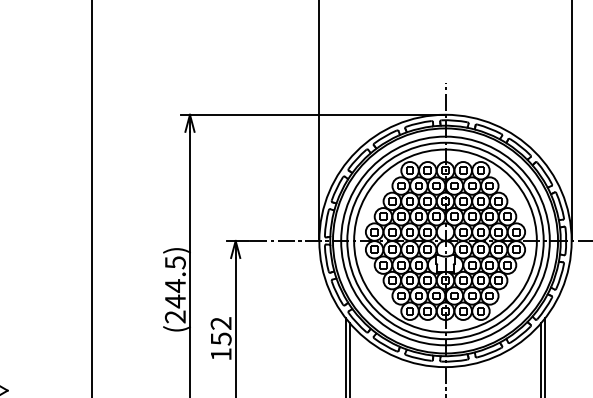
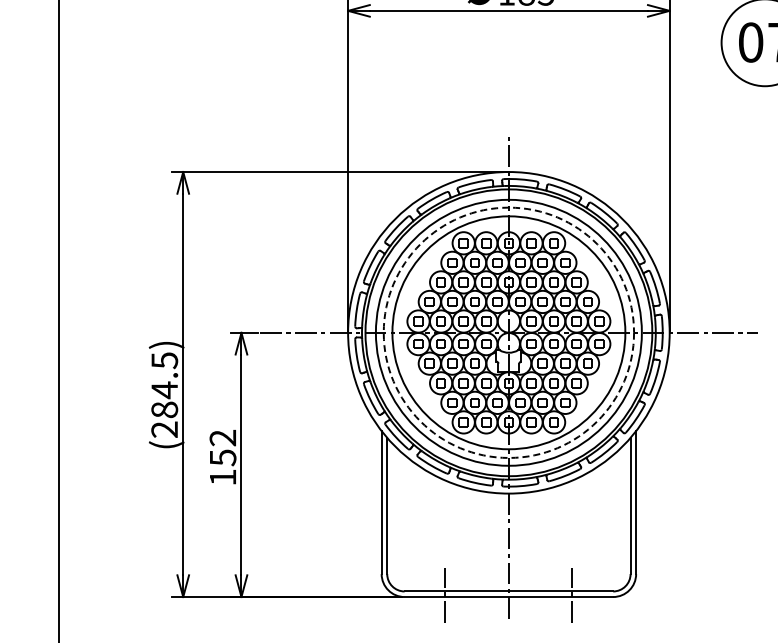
circle: (445, 240) -> (508, 332), solid -> dashed
text: (175, 301) -> (164, 409), (244.5) -> (284.5)

